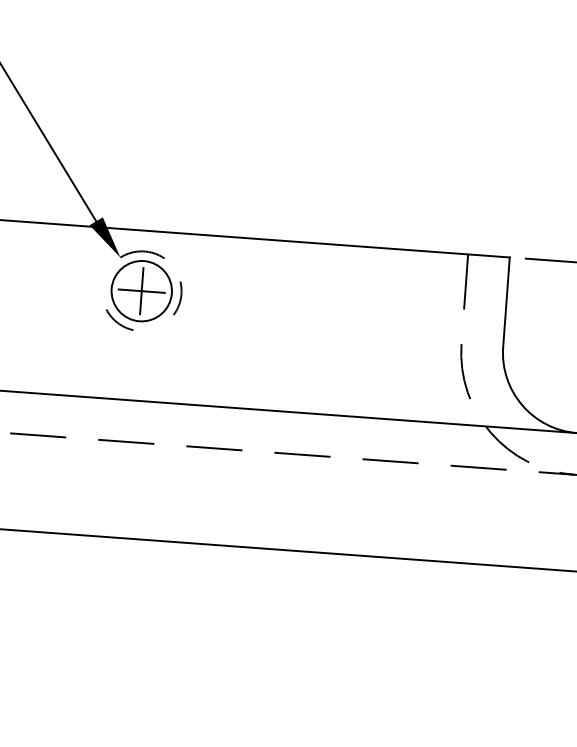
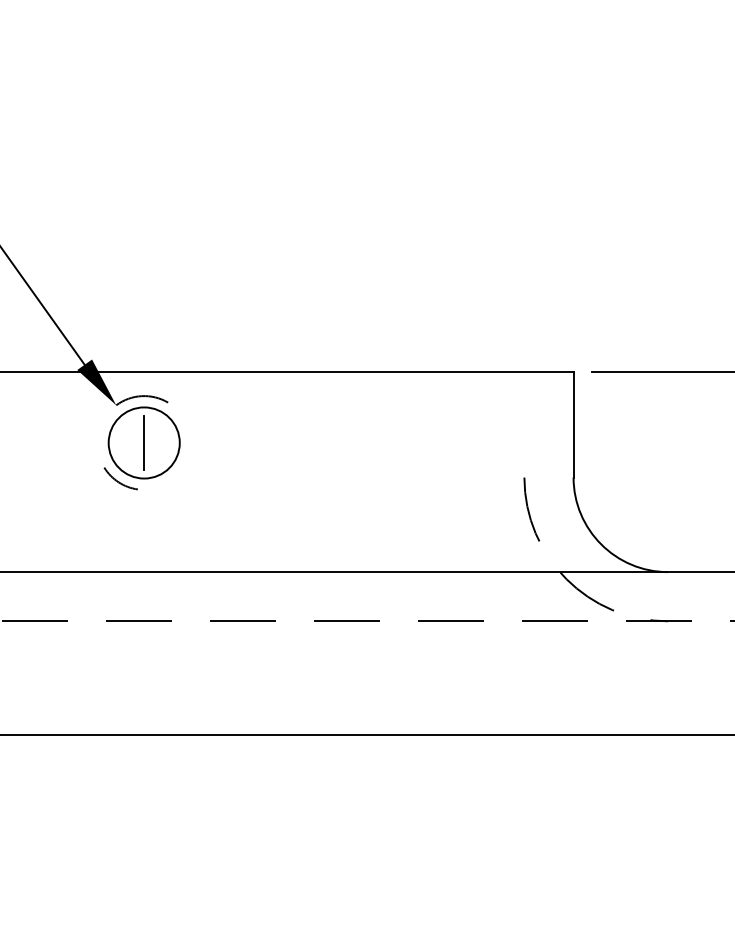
line: (466, 281) -> (524, 403), removed
line: (142, 290) -> (144, 442), removed
arc: (179, 298) -> (189, 448), removed

